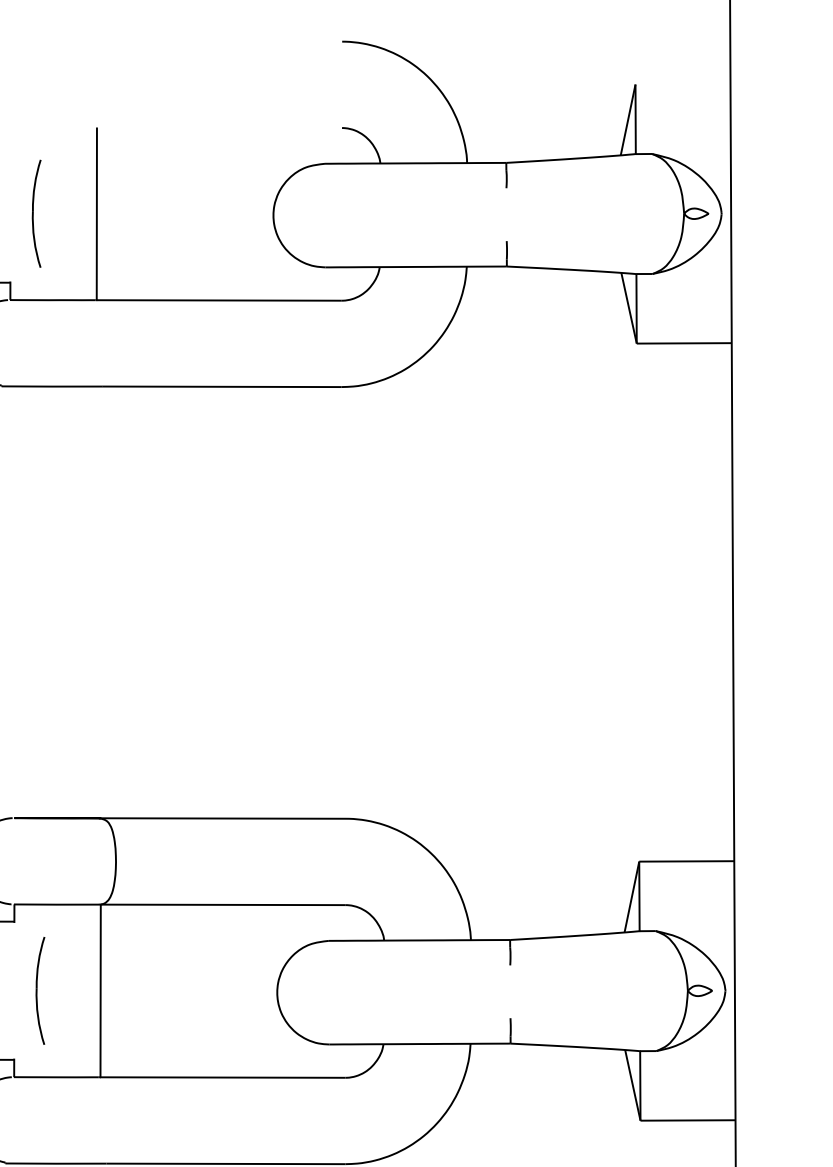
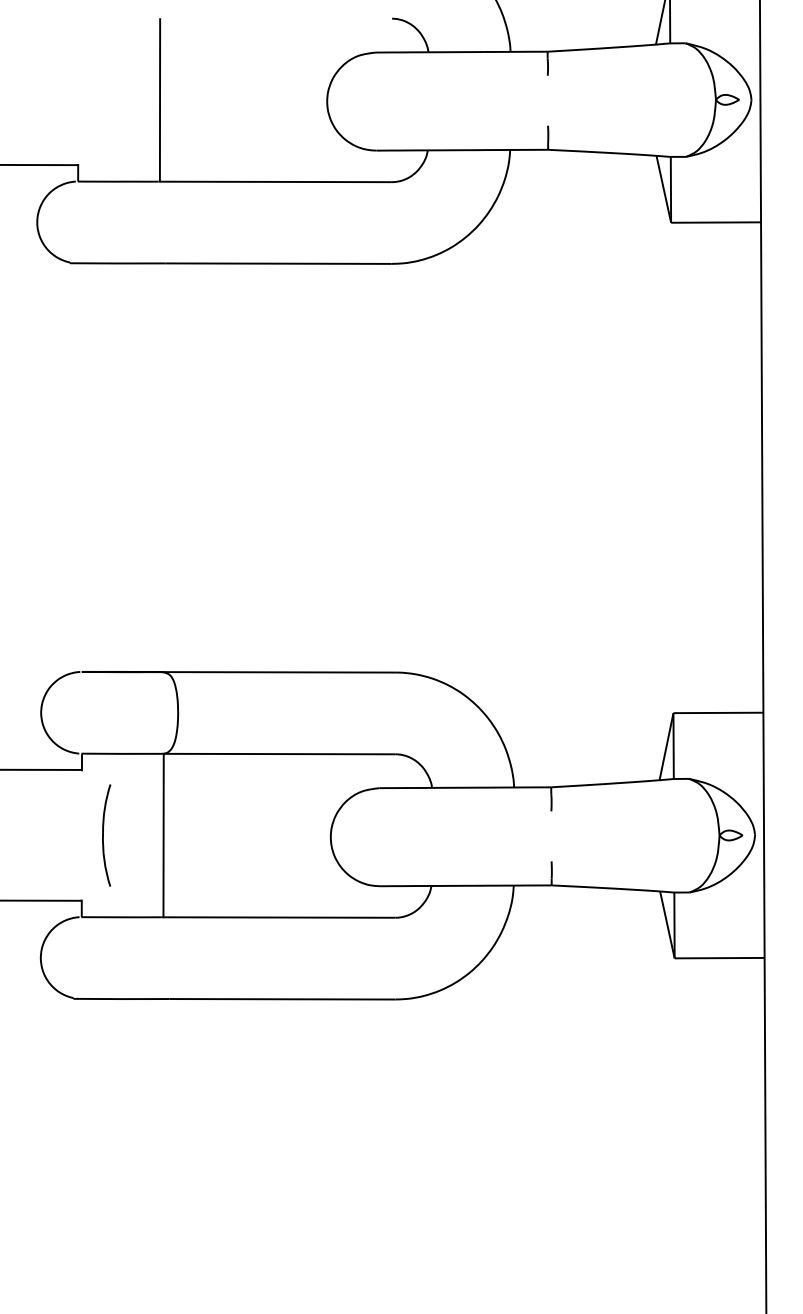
part: (36, 213) -> (102, 99), removed

